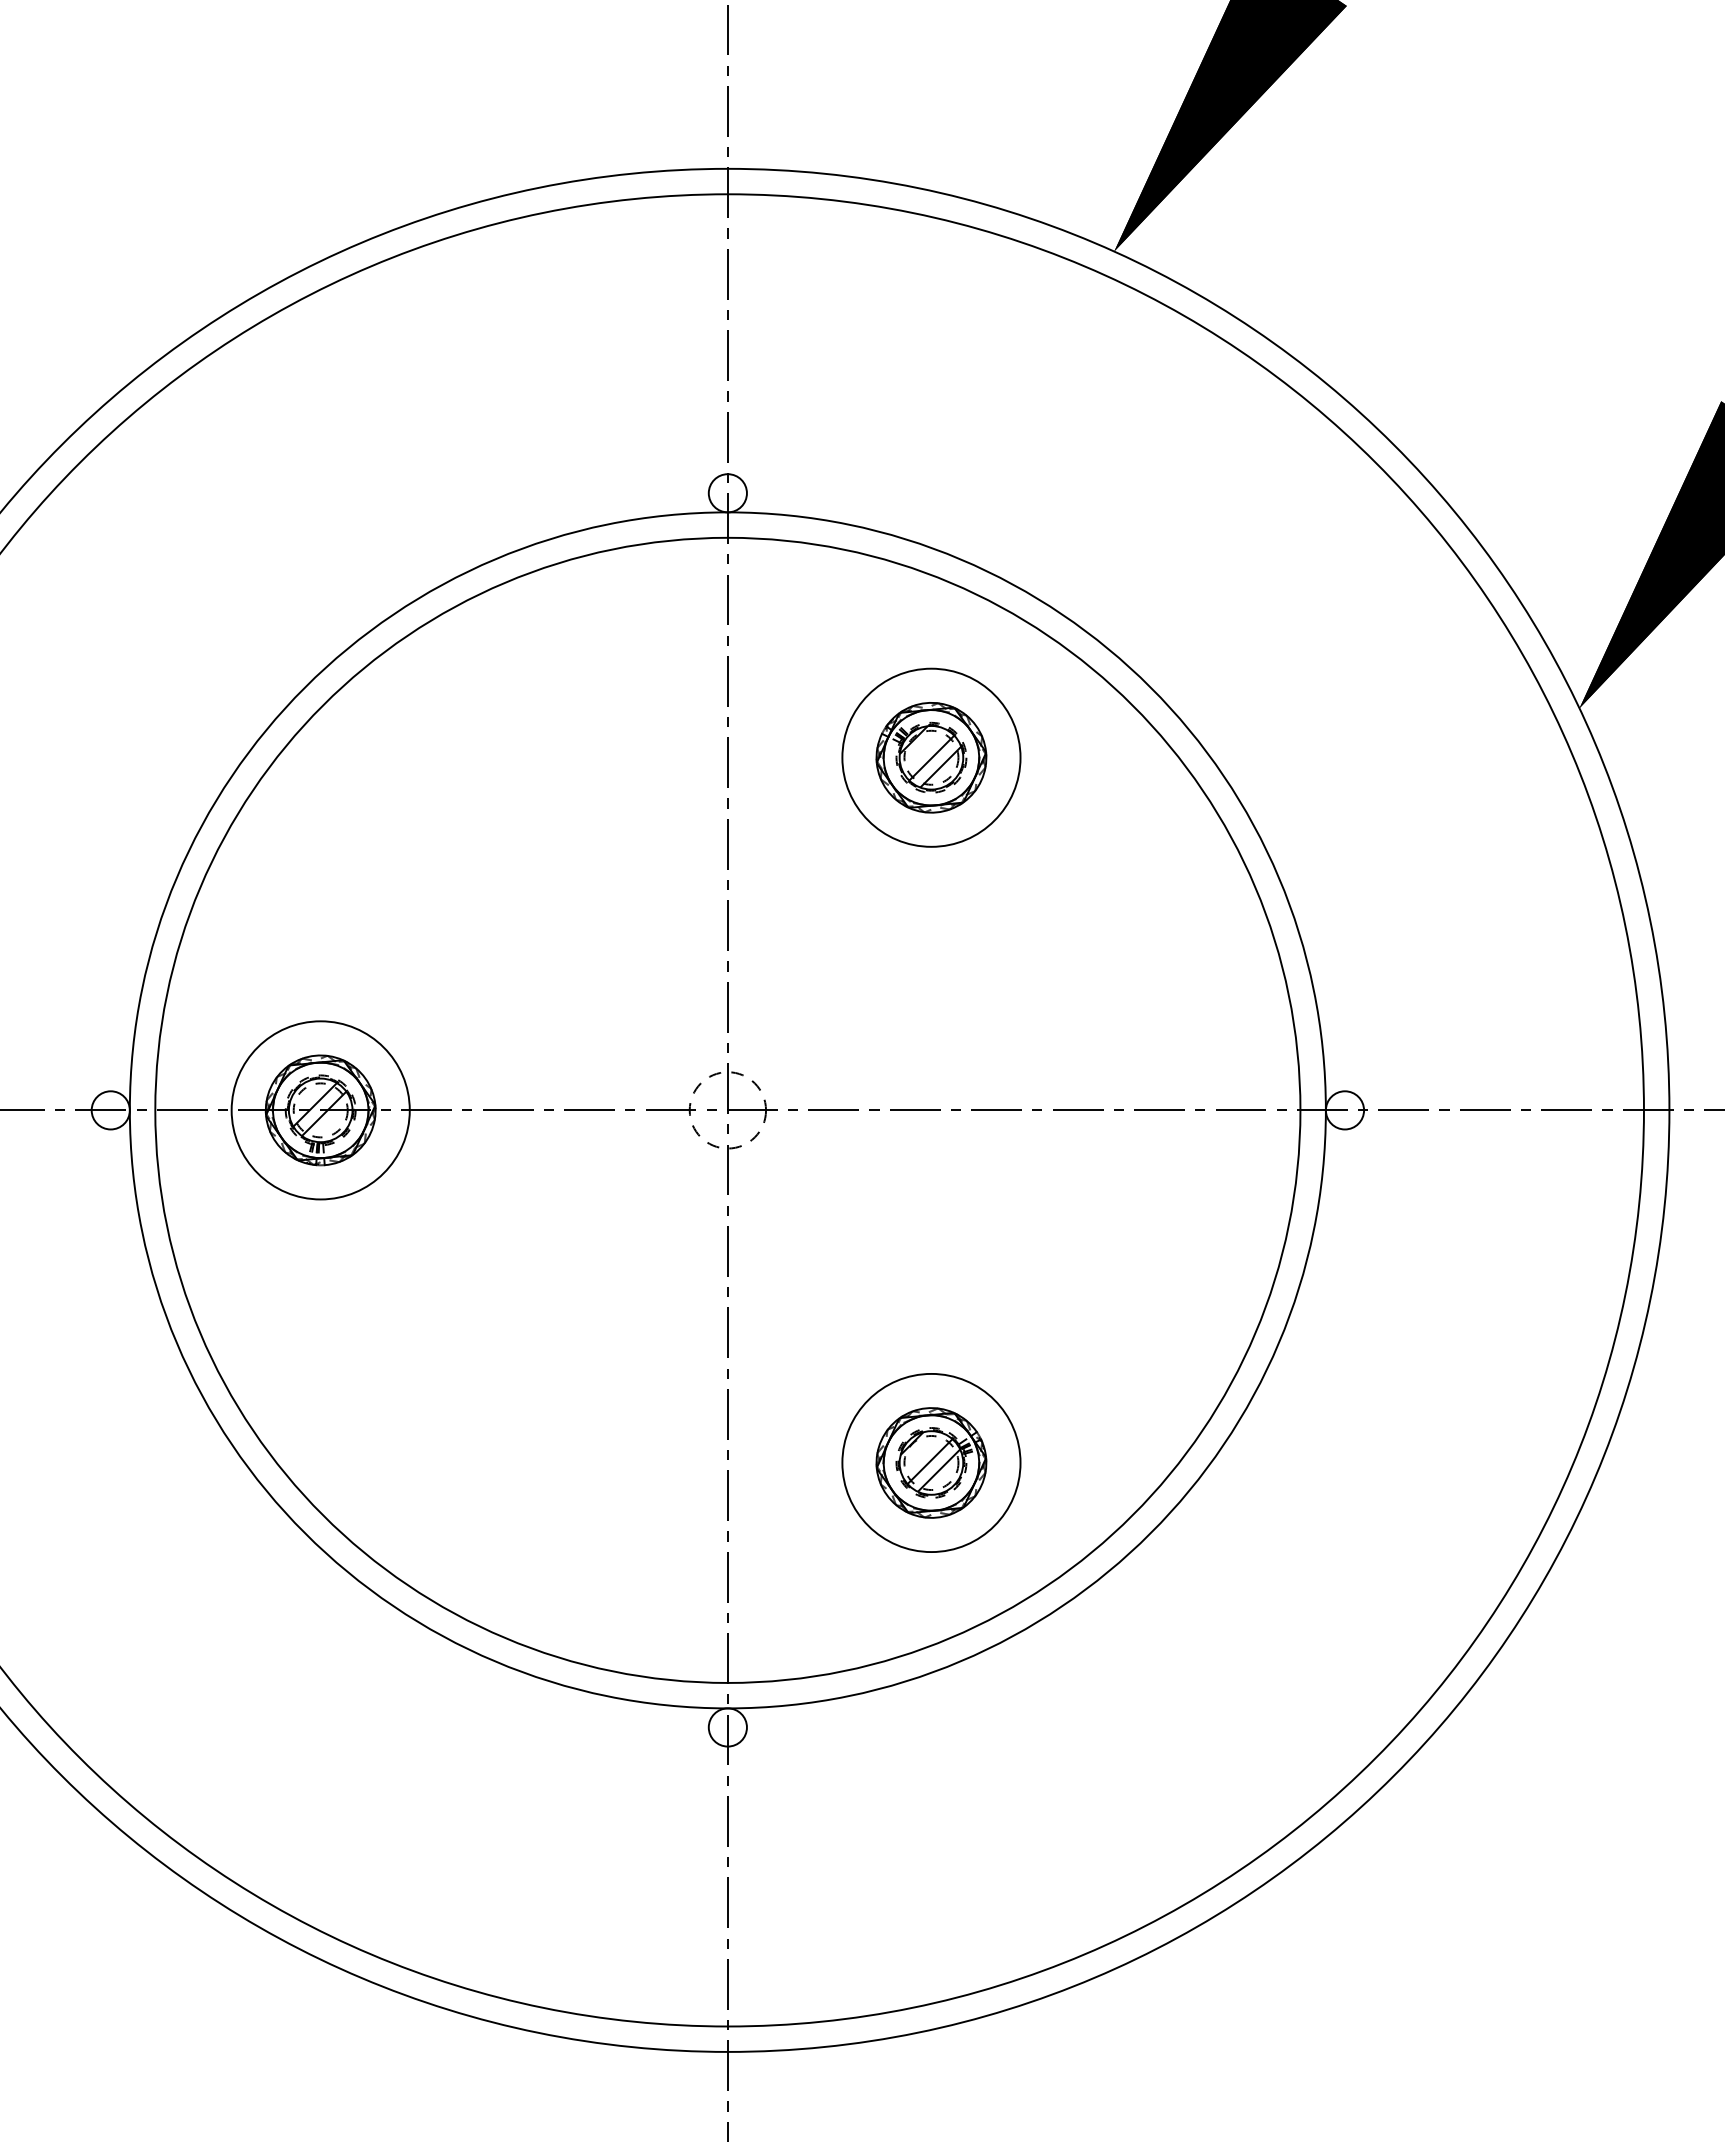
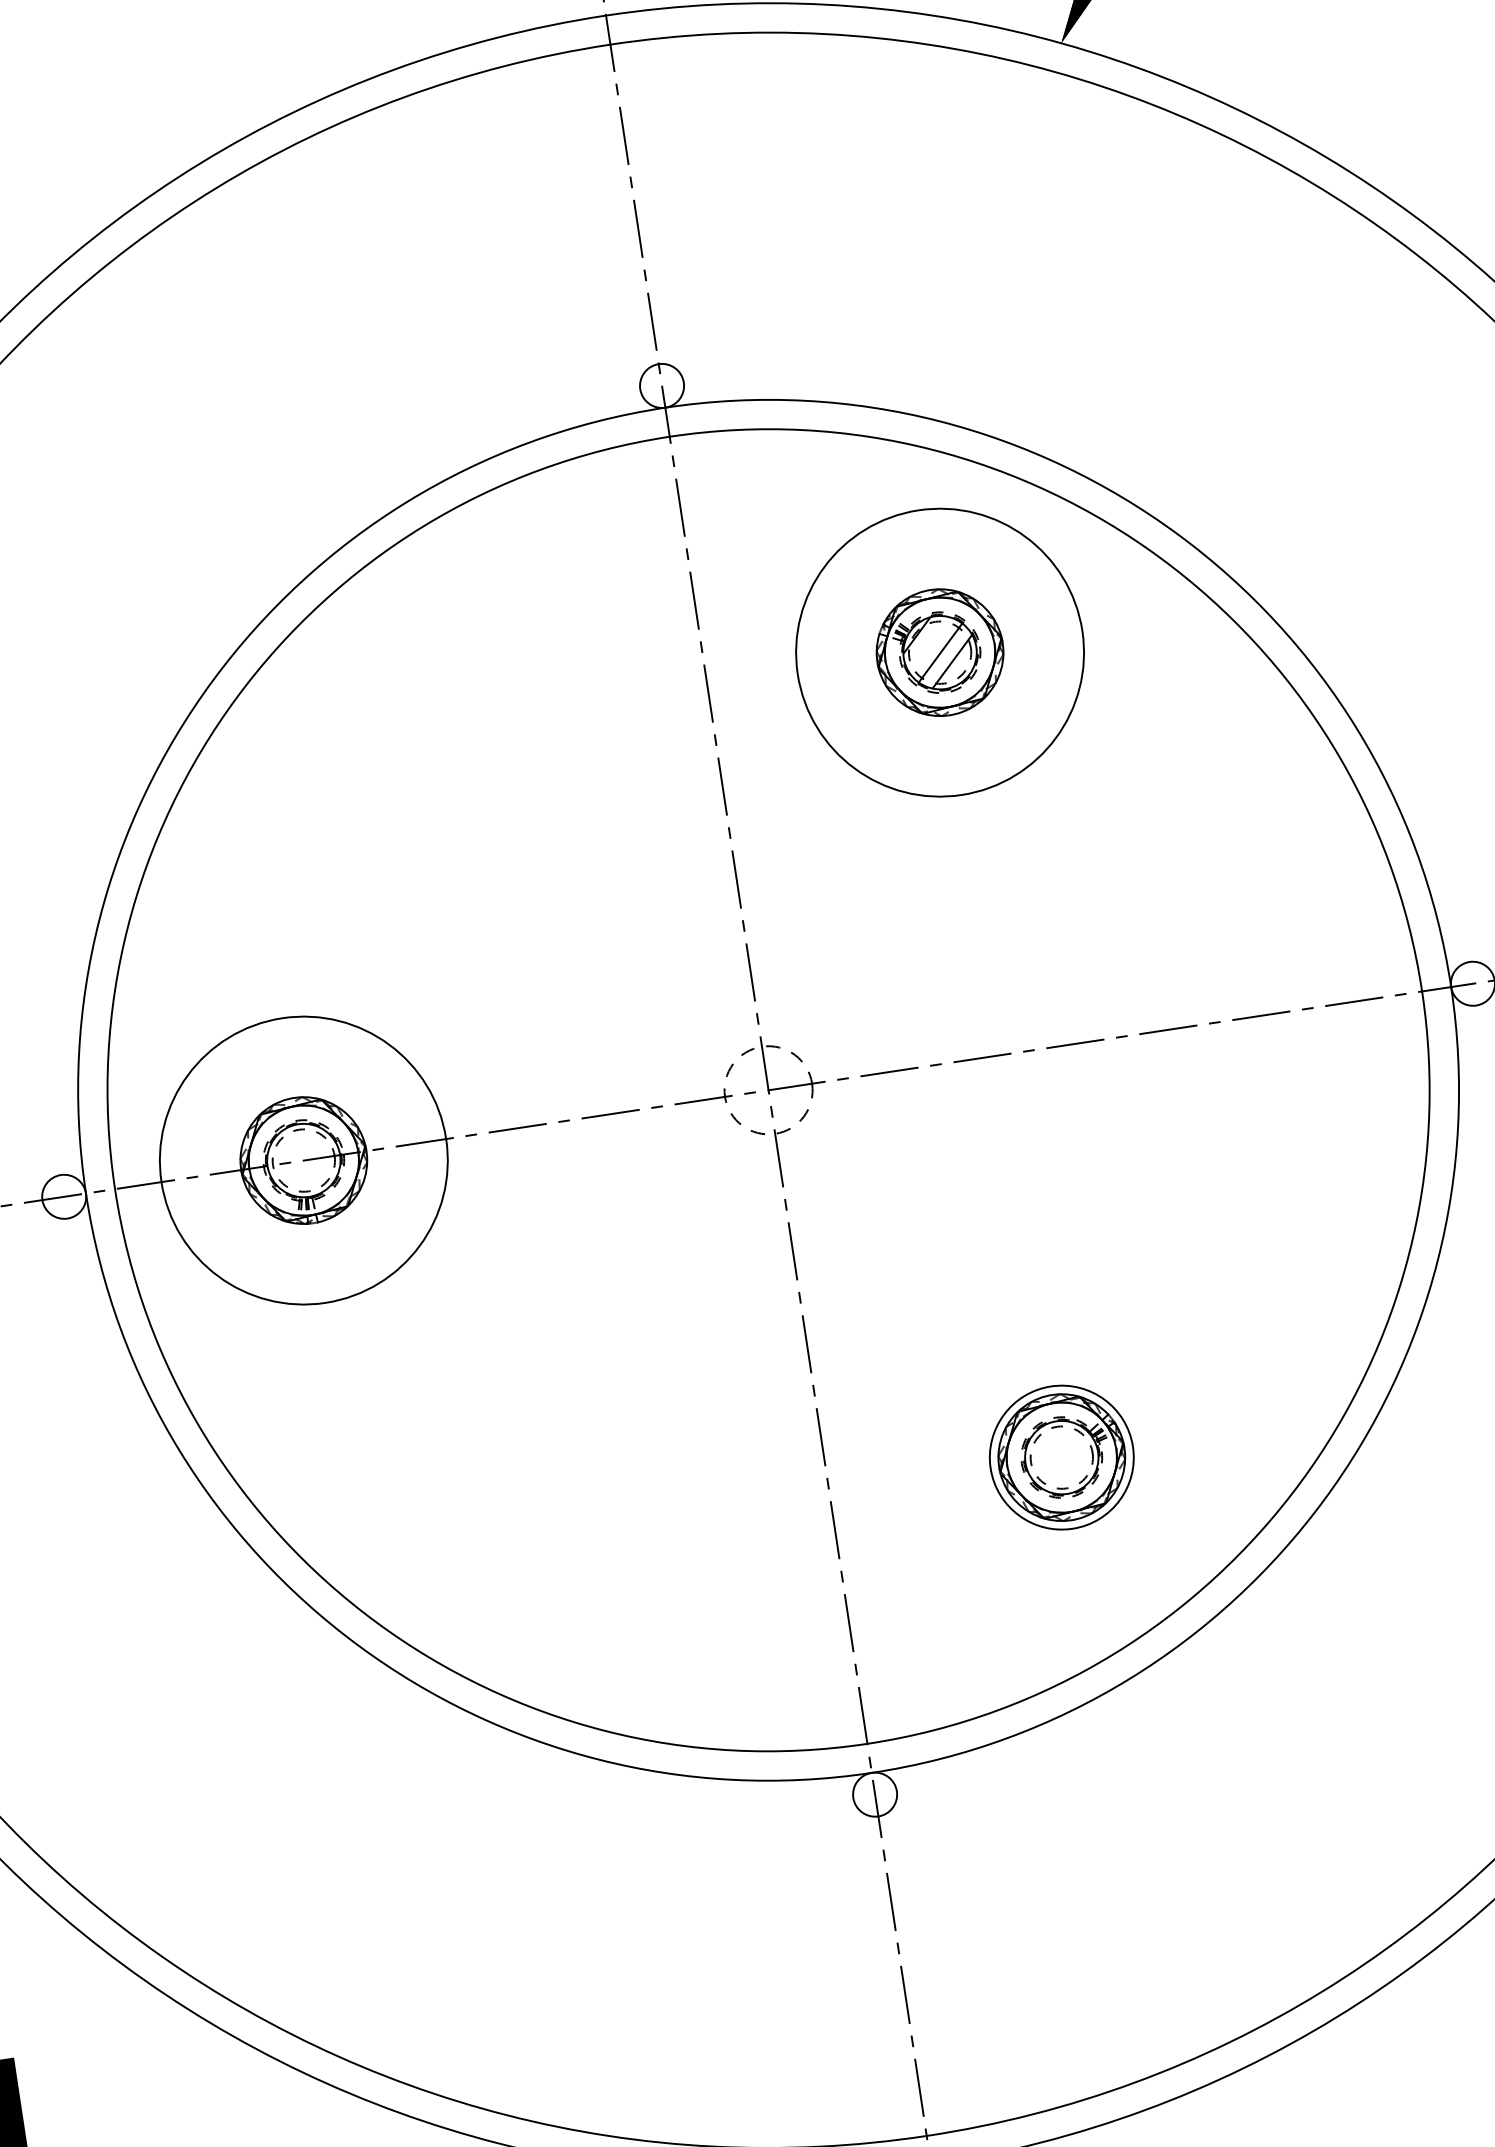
circle: (931, 757) -> (940, 652), size x1.4
hatch: (319, 1109) -> (302, 1159), removed
circle: (320, 1110) -> (303, 1160), size x1.4
hatch: (930, 1461) -> (1060, 1456), removed
circle: (931, 1462) -> (1061, 1457), size x0.7

